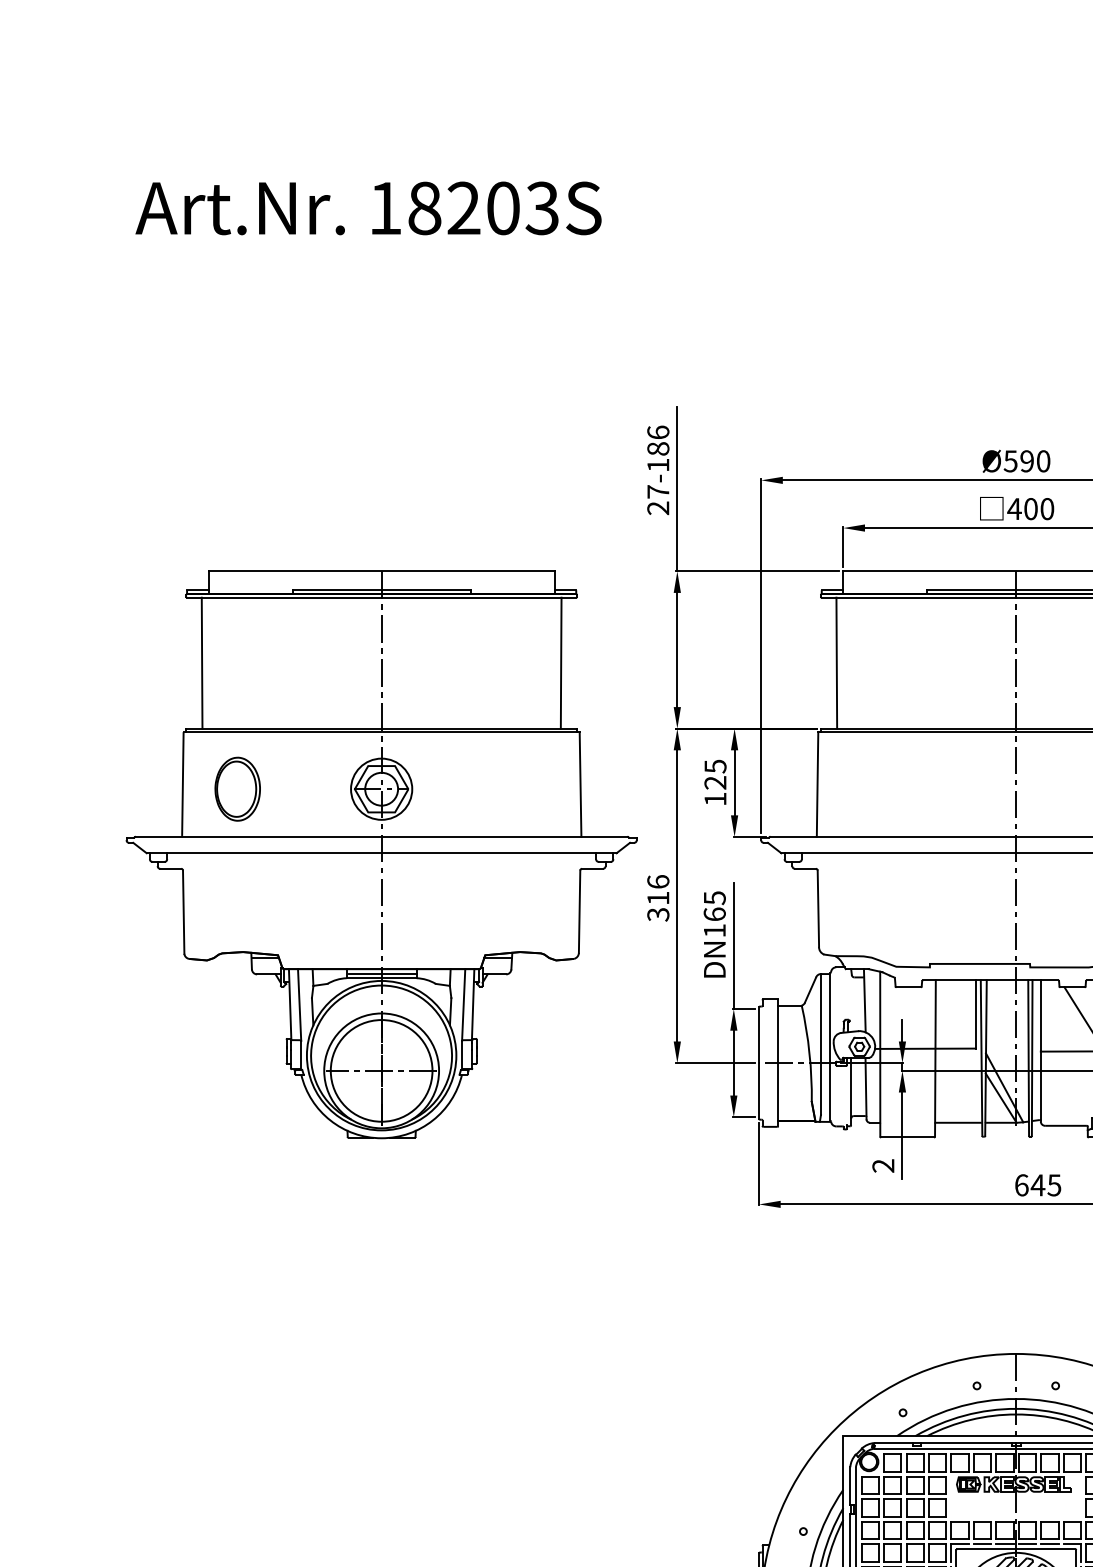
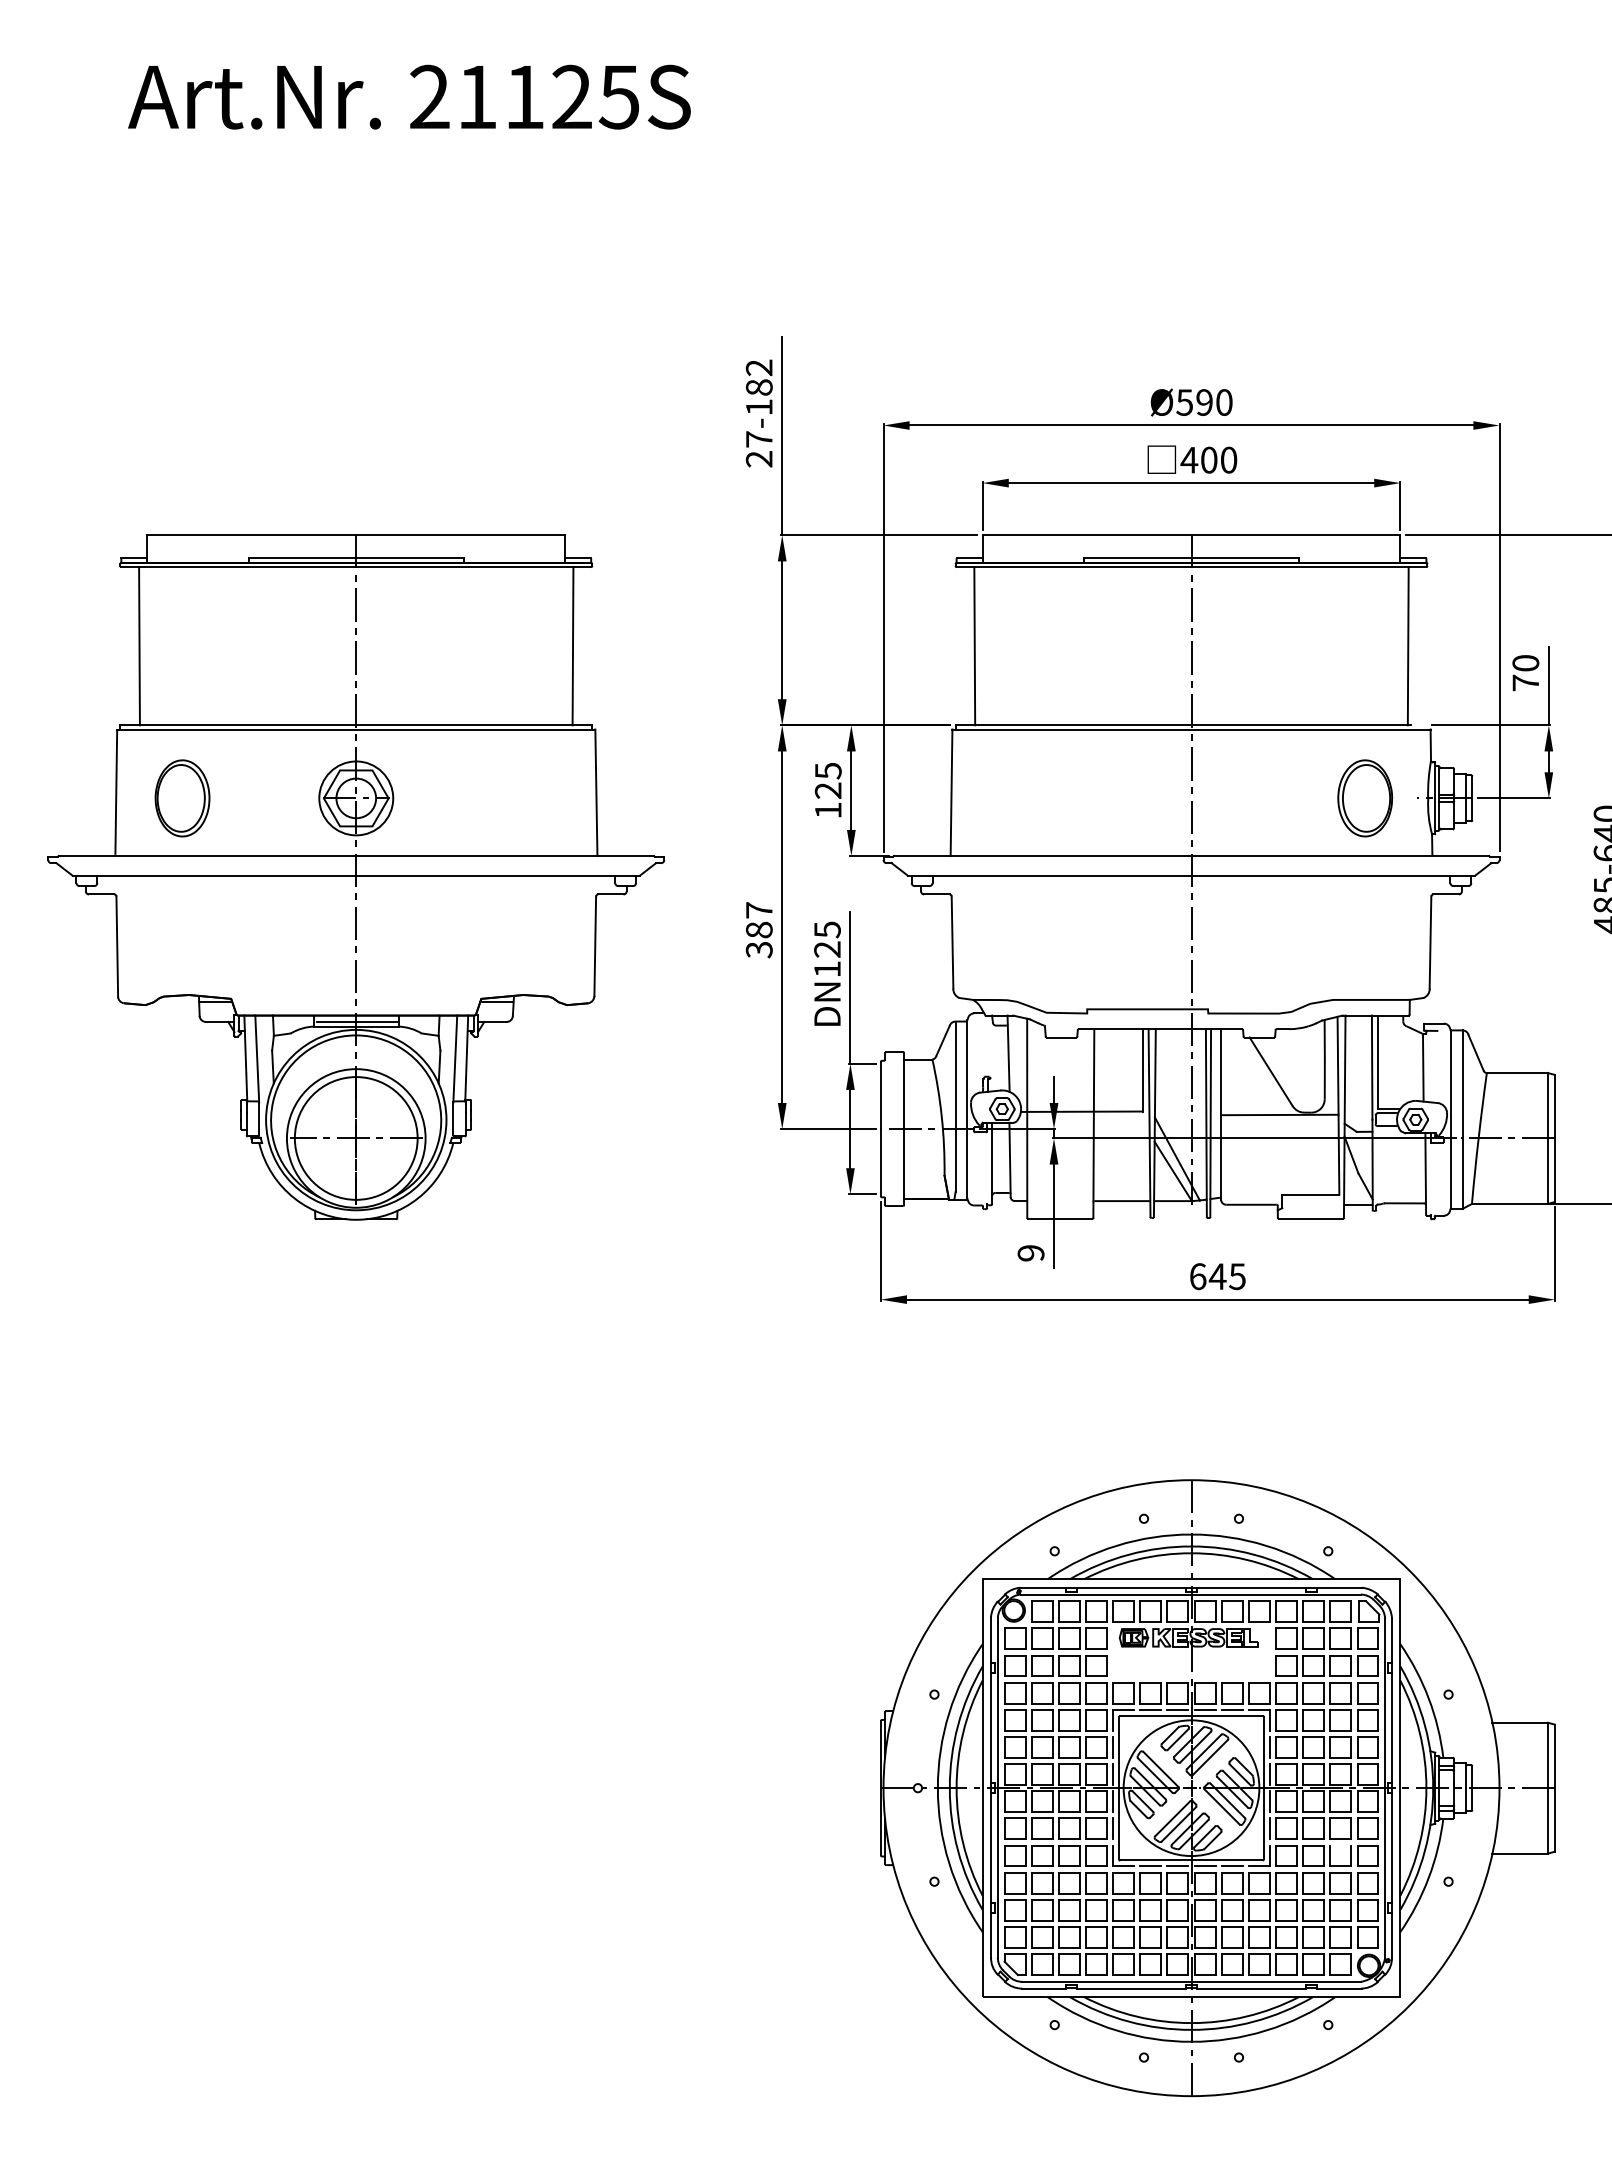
text: (463, 207) -> (524, 96), 18203S -> 21125S
text: (657, 432) -> (758, 367), 27-186 -> 27-182
part: (381, 854) -> (356, 877), moved
text: (657, 890) -> (758, 920), 316 -> 387
text: (714, 914) -> (827, 949), DN165 -> DN125
text: (883, 1166) -> (1031, 1253), 2 -> 9

